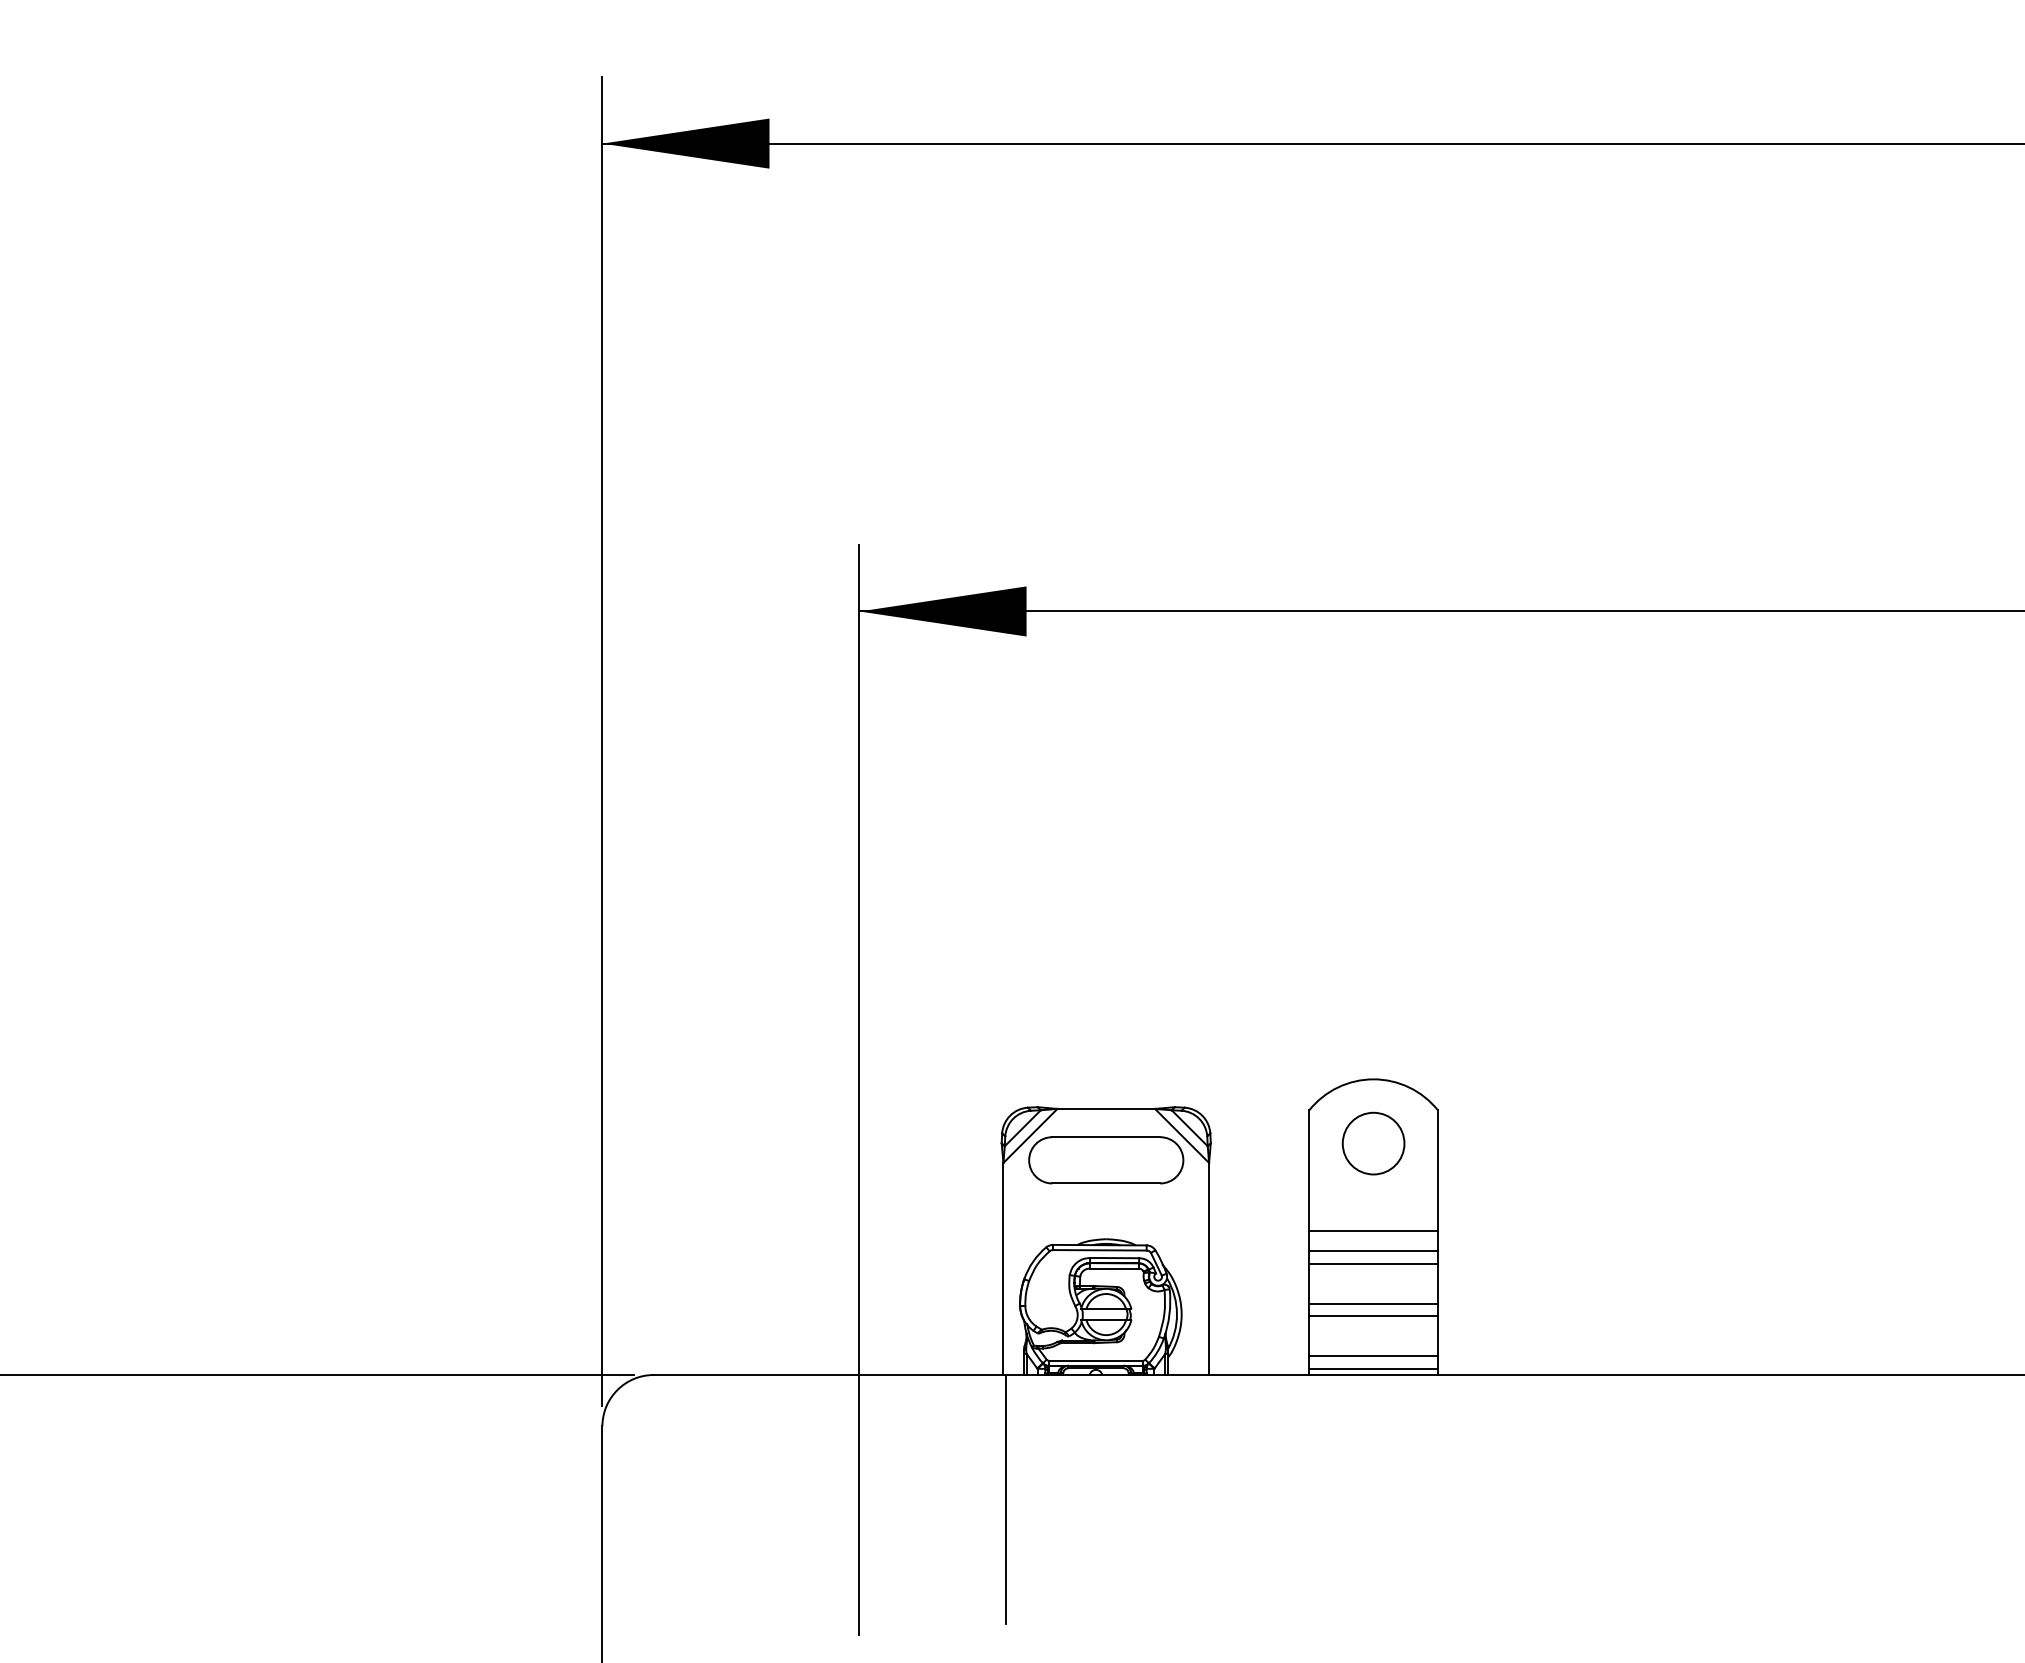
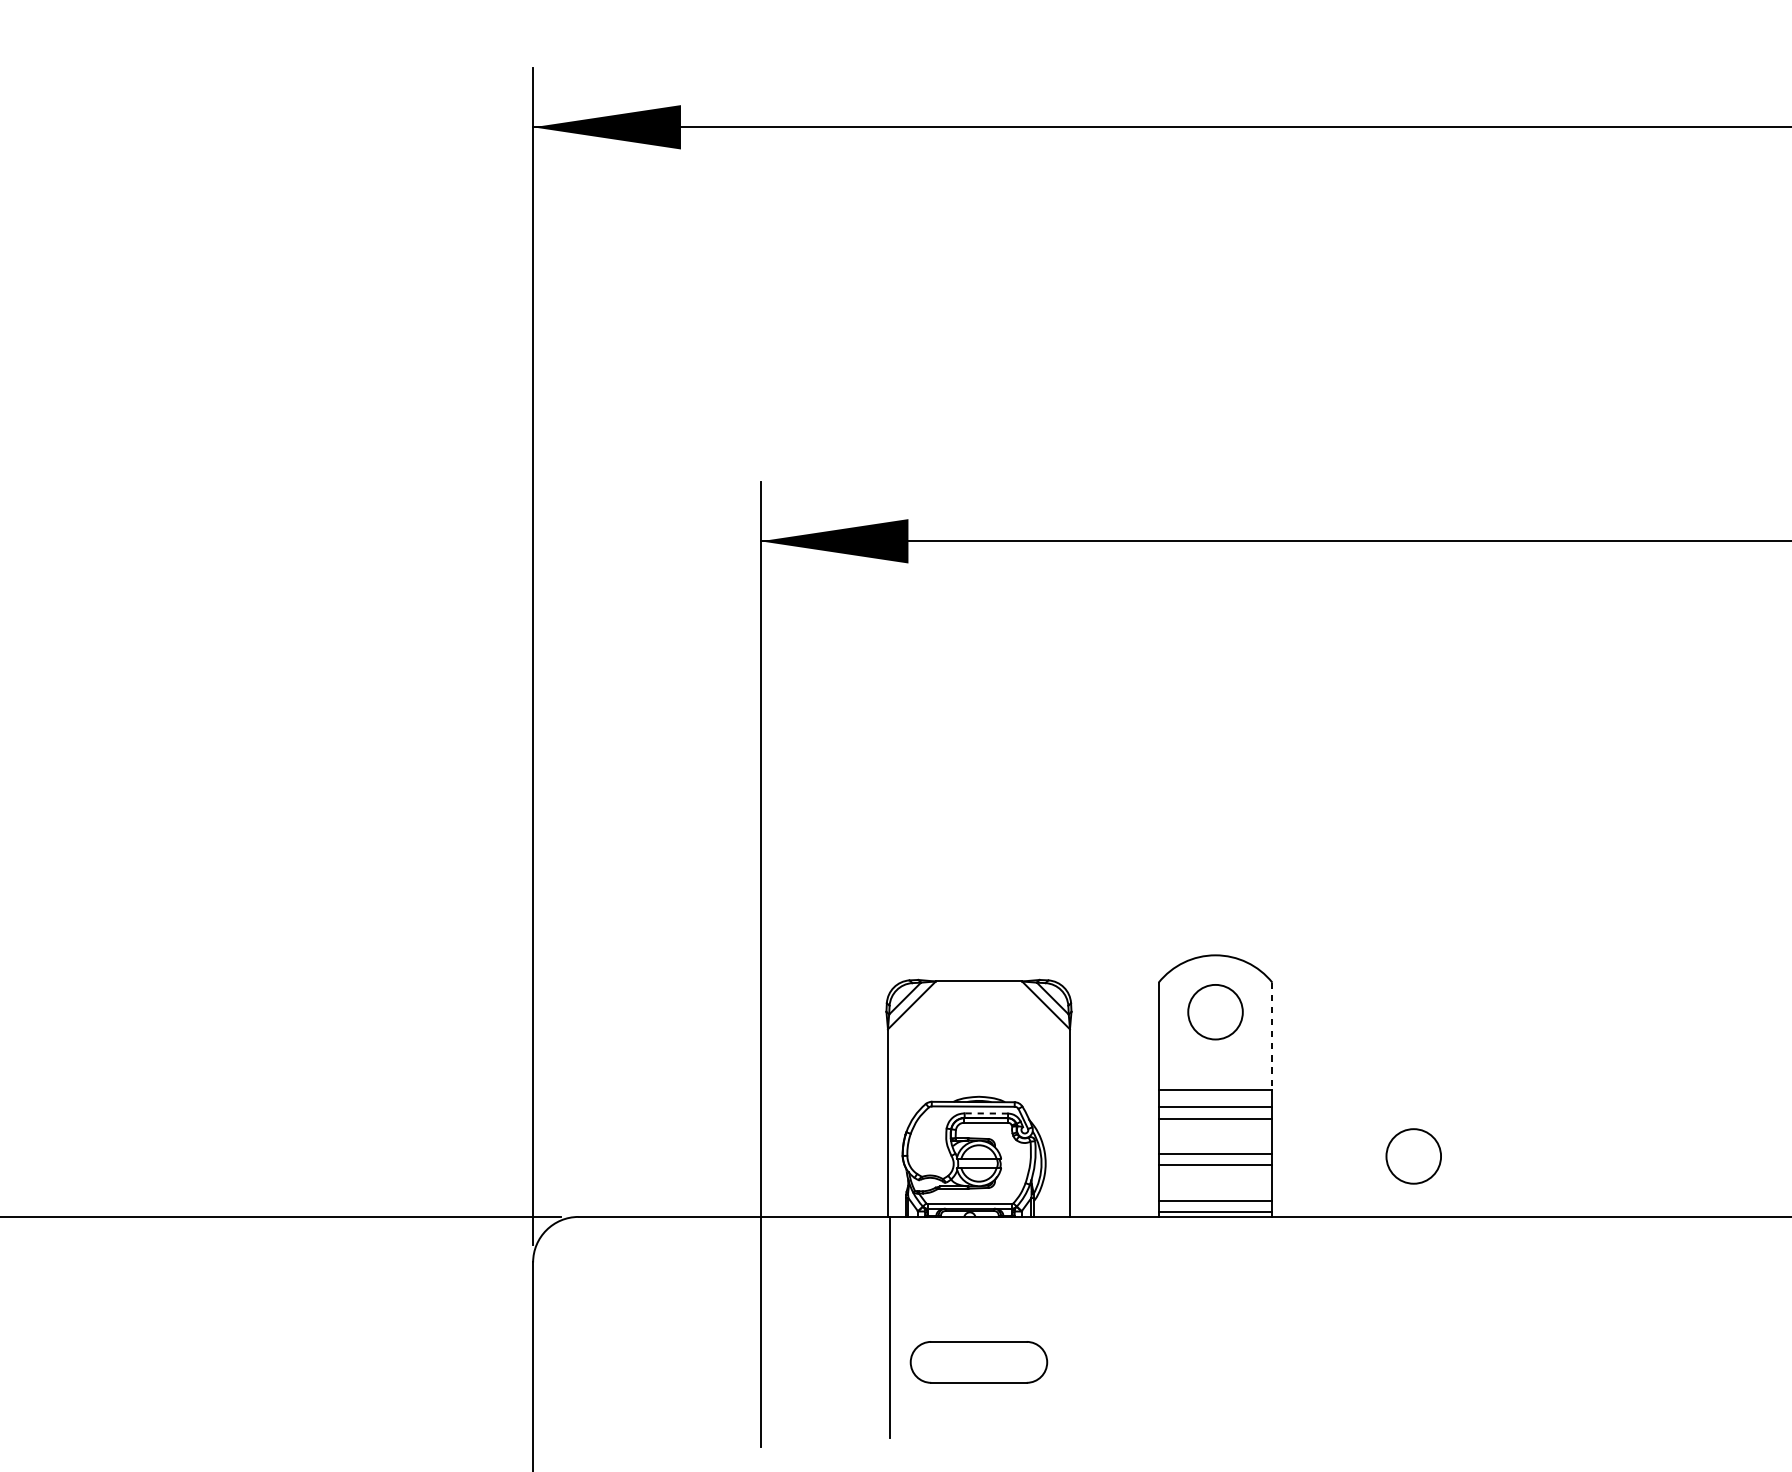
part: (1106, 1160) -> (979, 1362), moved
line: (1437, 1171) -> (1272, 1036), solid -> dashed
line: (1114, 1258) -> (986, 1113), solid -> dashed
circle: (1597, 1306) -> (1413, 1156), added

